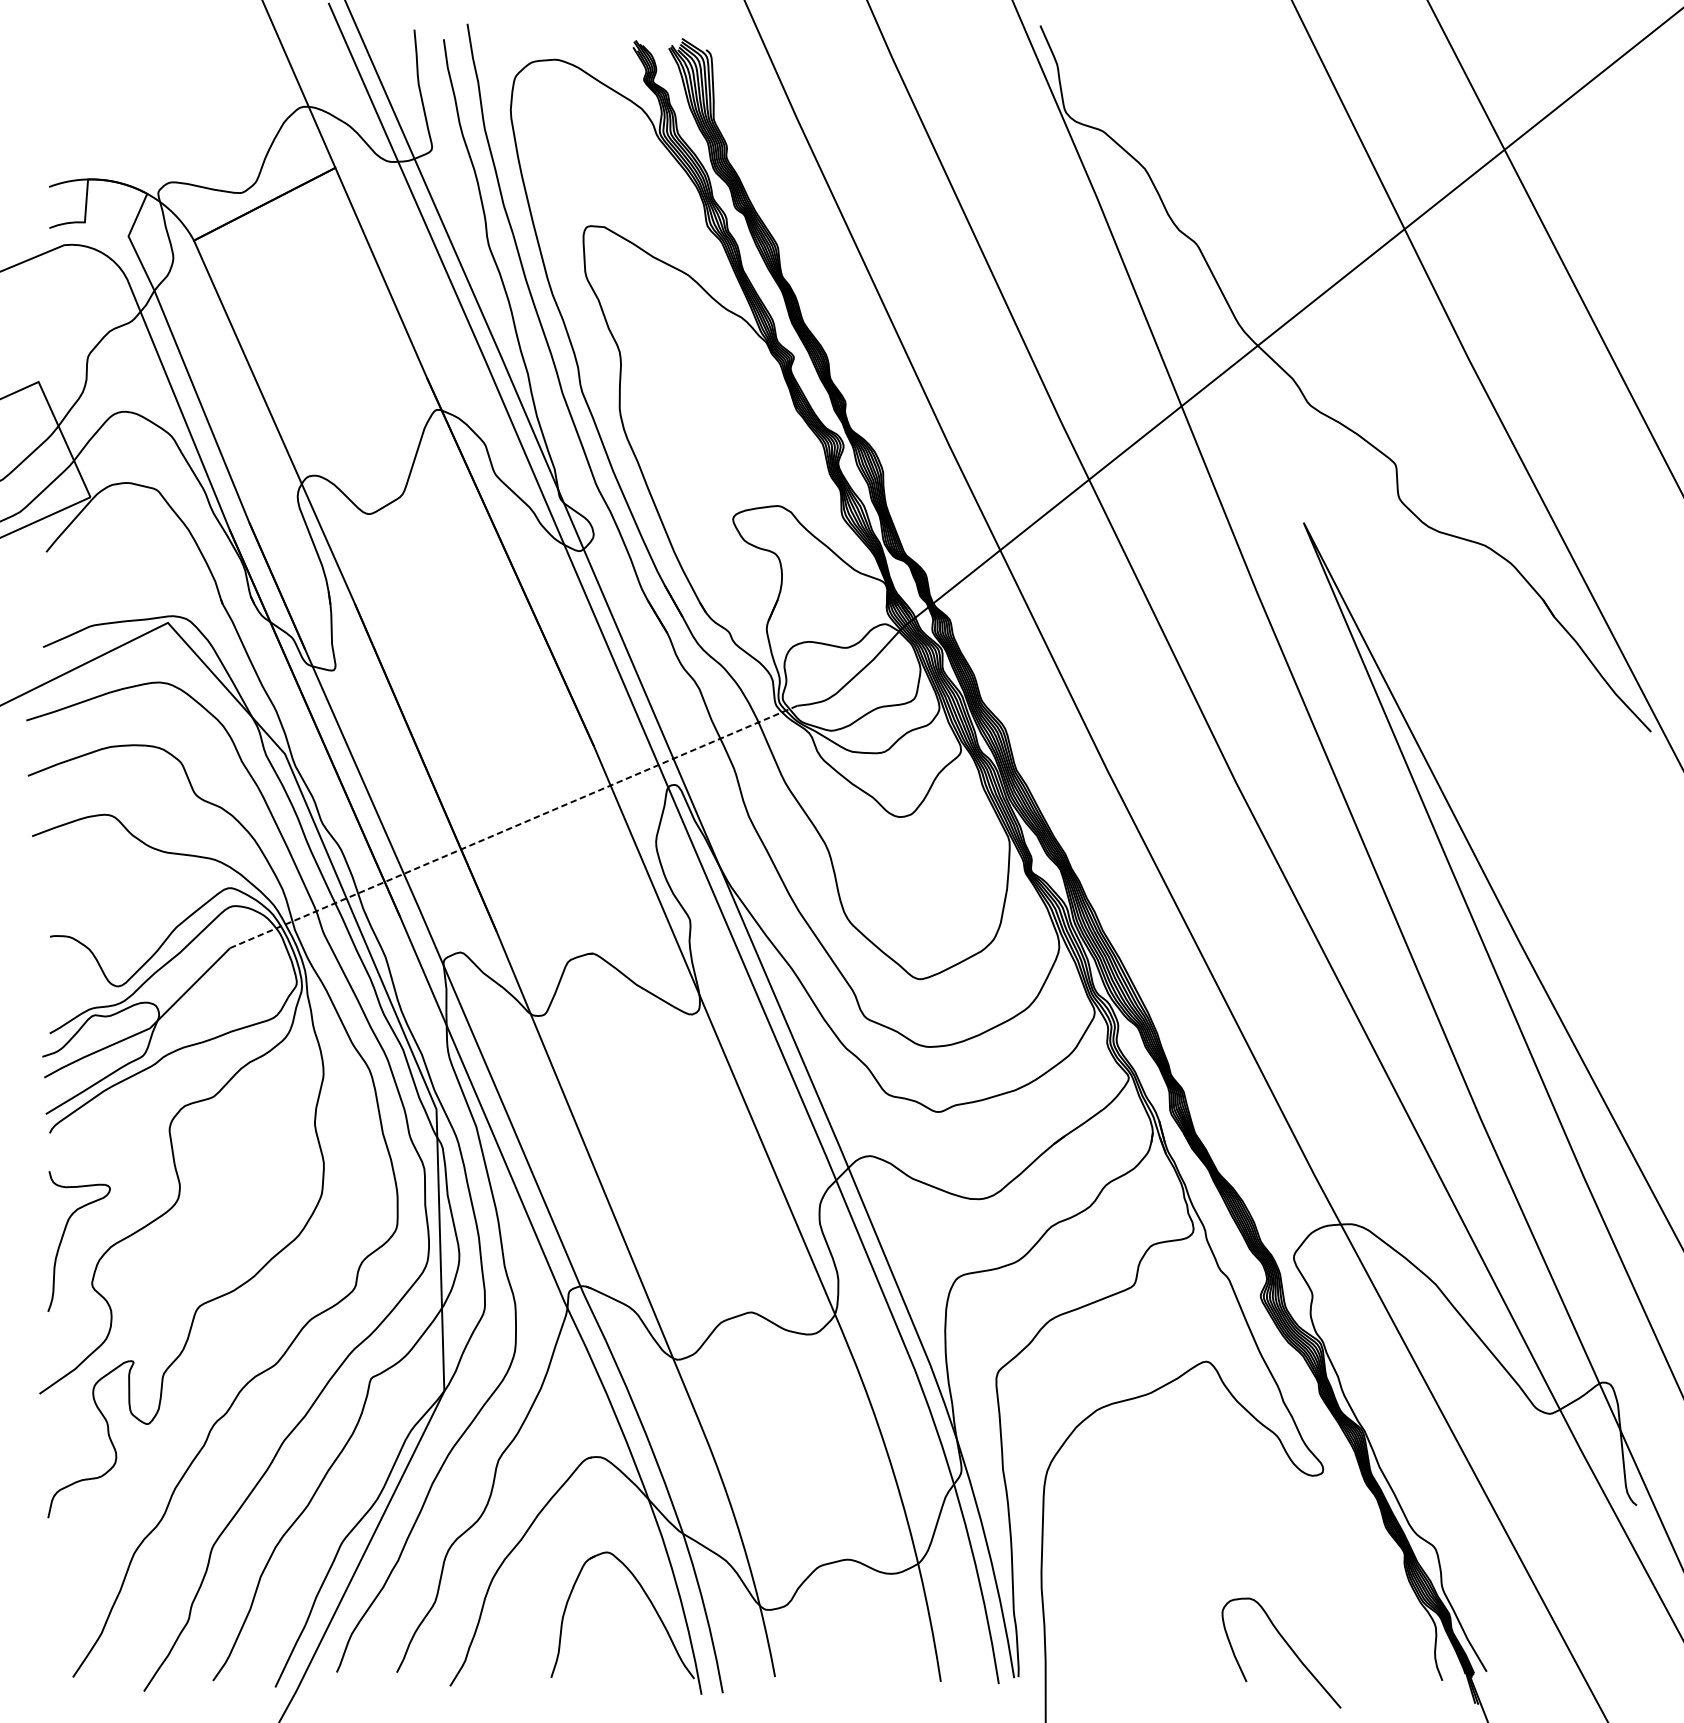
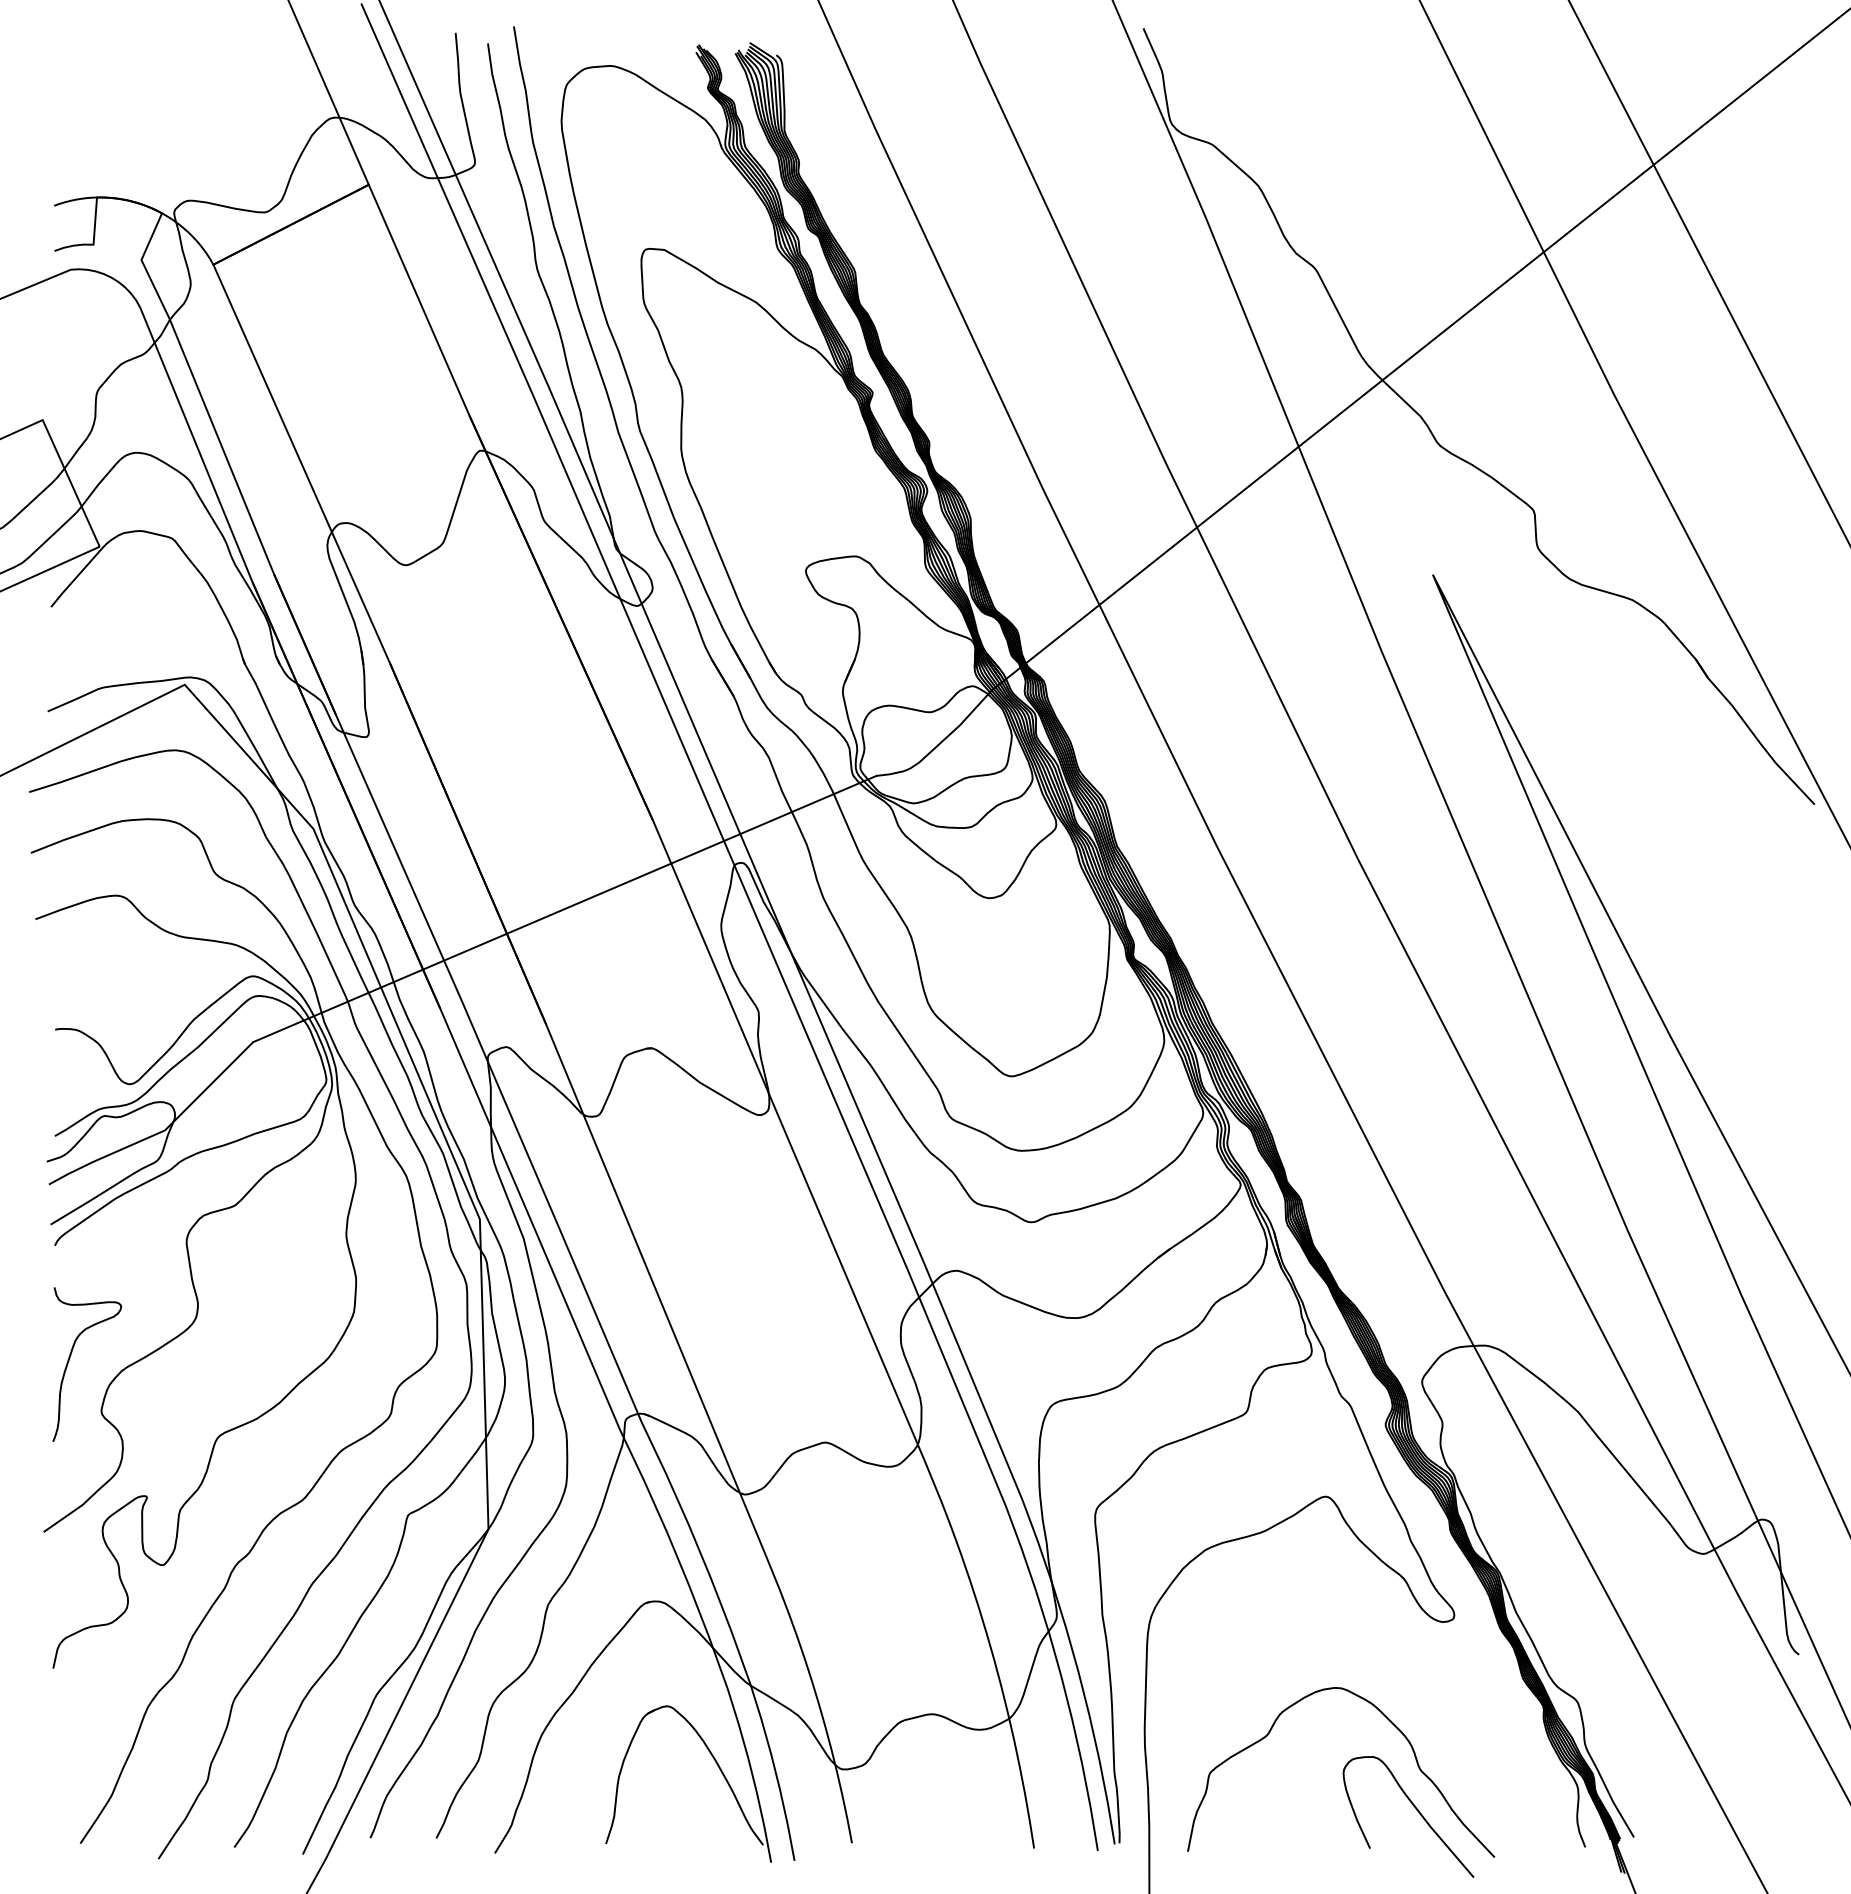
line: (513, 827) -> (564, 909), dashed -> solid
curve: (1265, 1567) -> (1390, 1722), added

